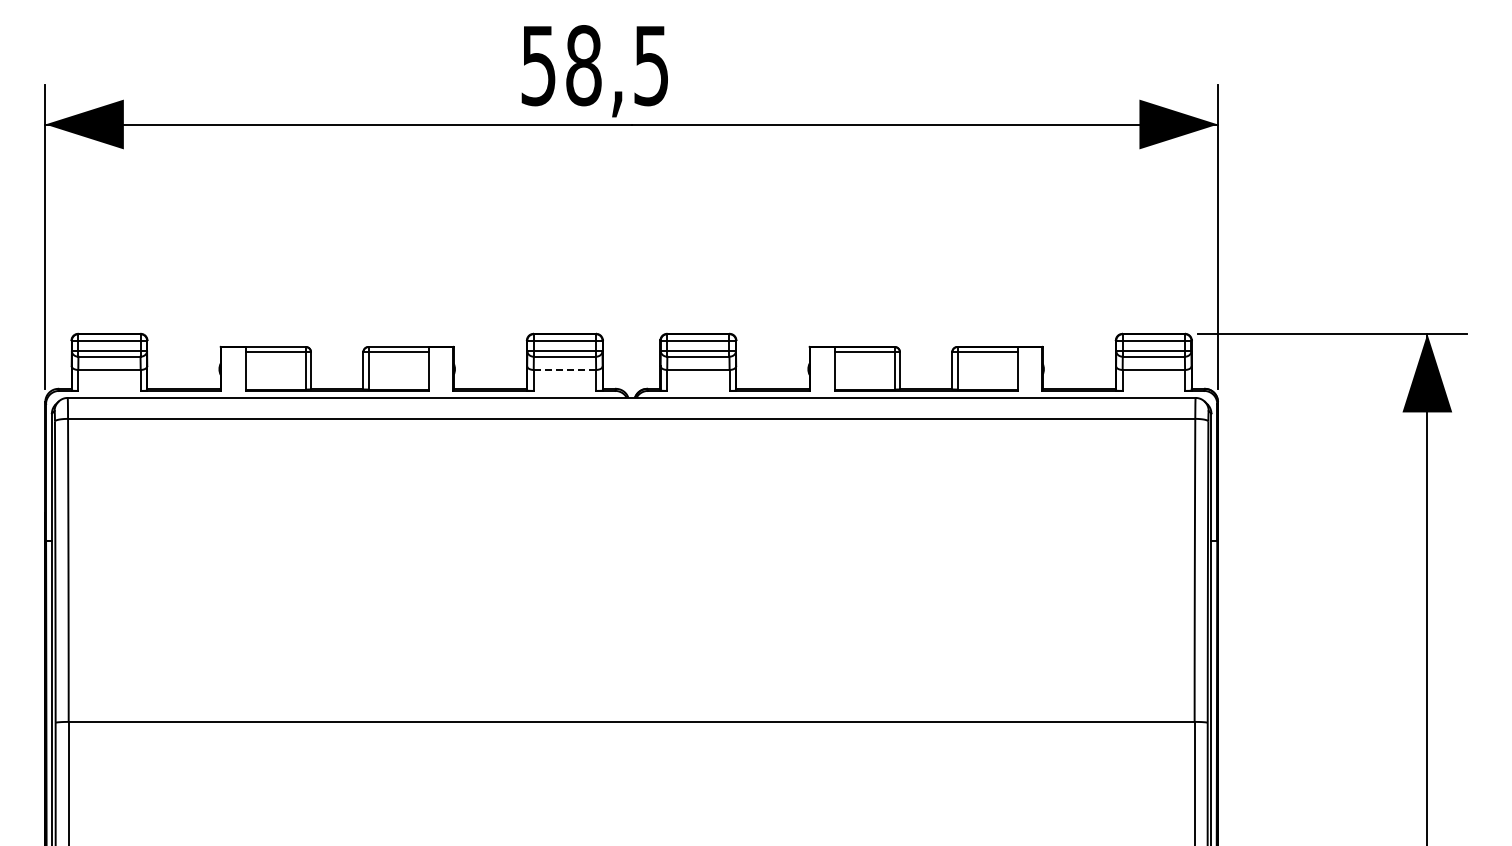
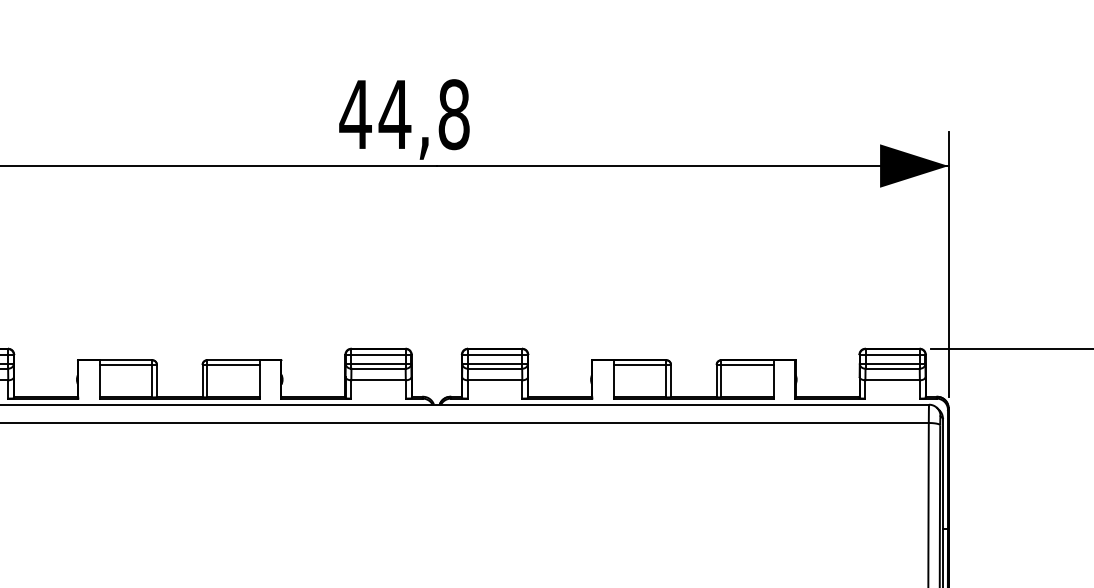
text: (594, 65) -> (404, 114), 58,5 -> 44,8
line: (564, 369) -> (378, 379), dashed -> solid

